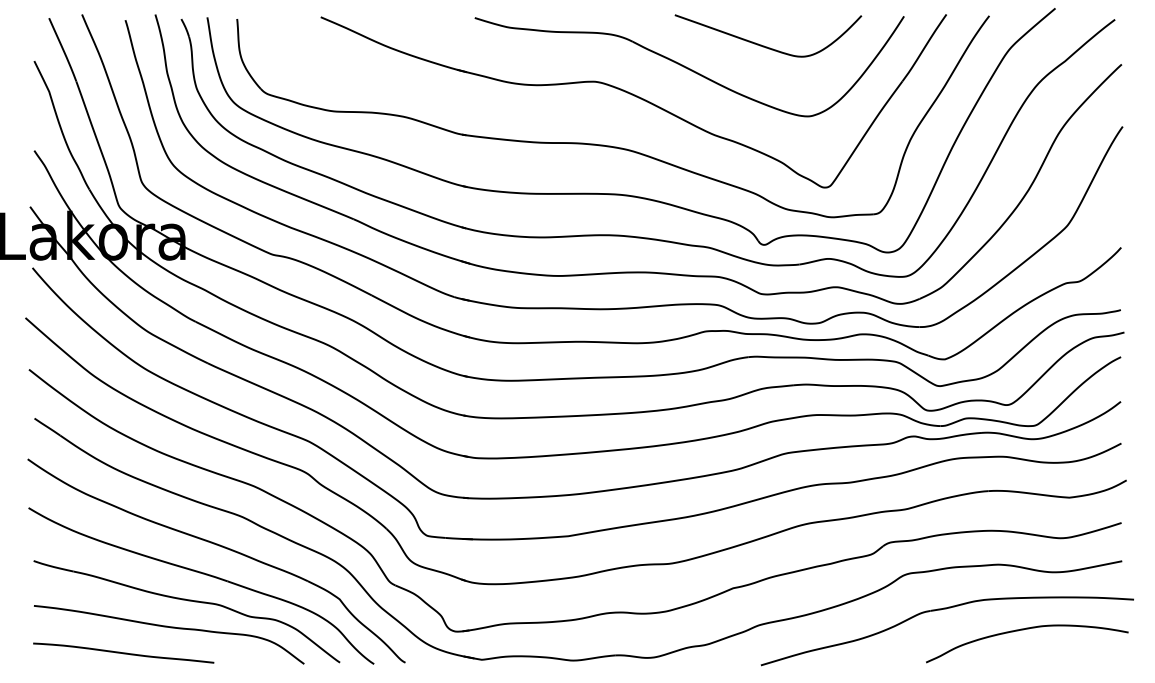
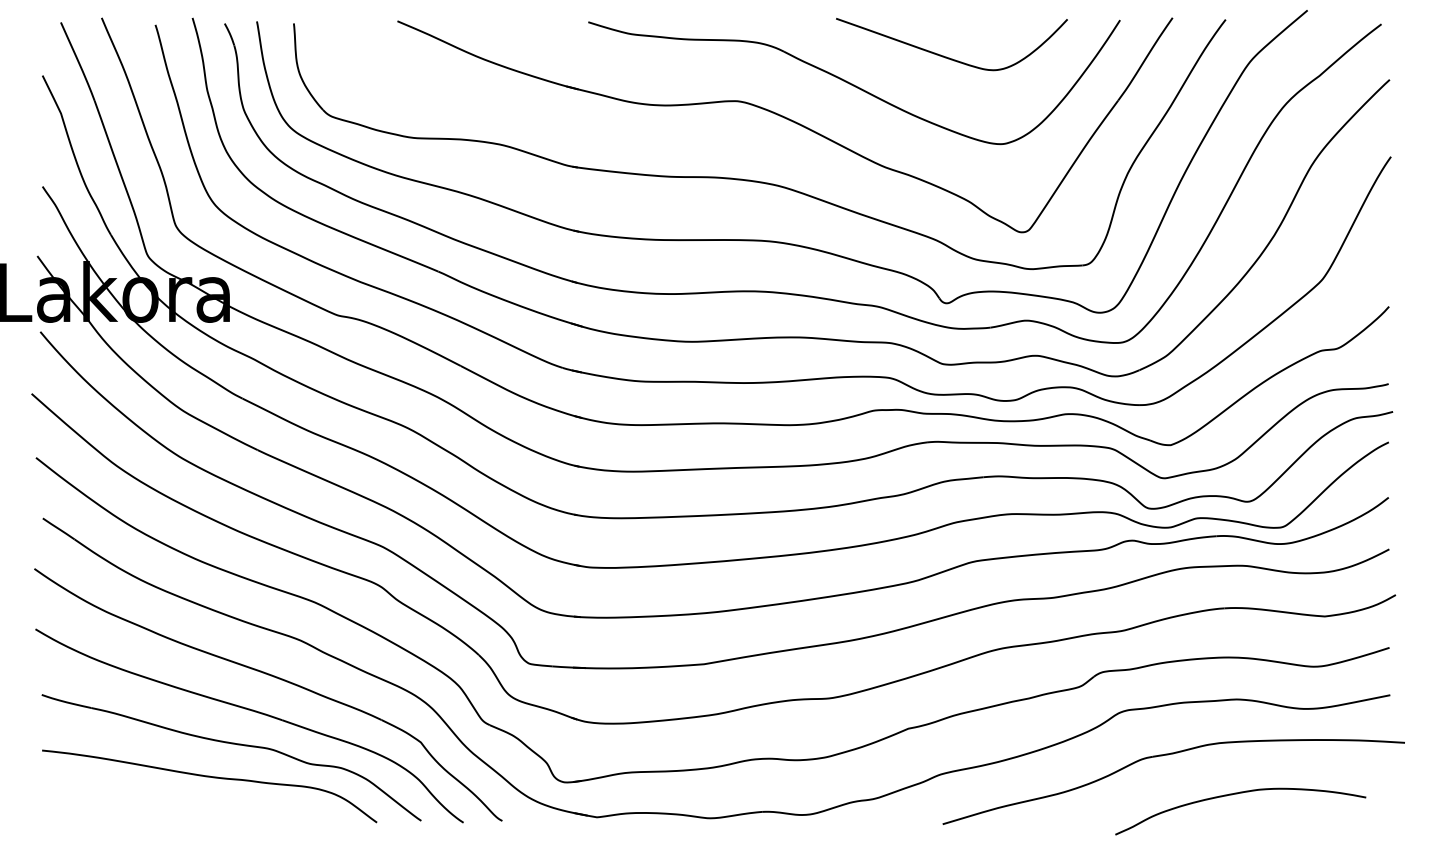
curve: (1024, 630) -> (1237, 794), moved
part: (123, 652) -> (153, 808), removed

